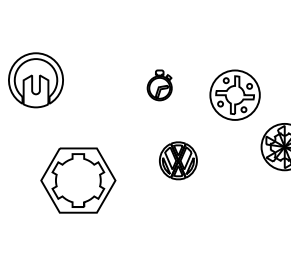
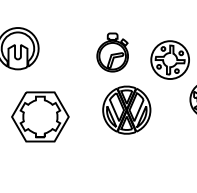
part: (159, 85) -> (112, 52), size x1.67
part: (178, 160) -> (126, 110), size x1.67
part: (78, 180) -> (40, 116), moved

